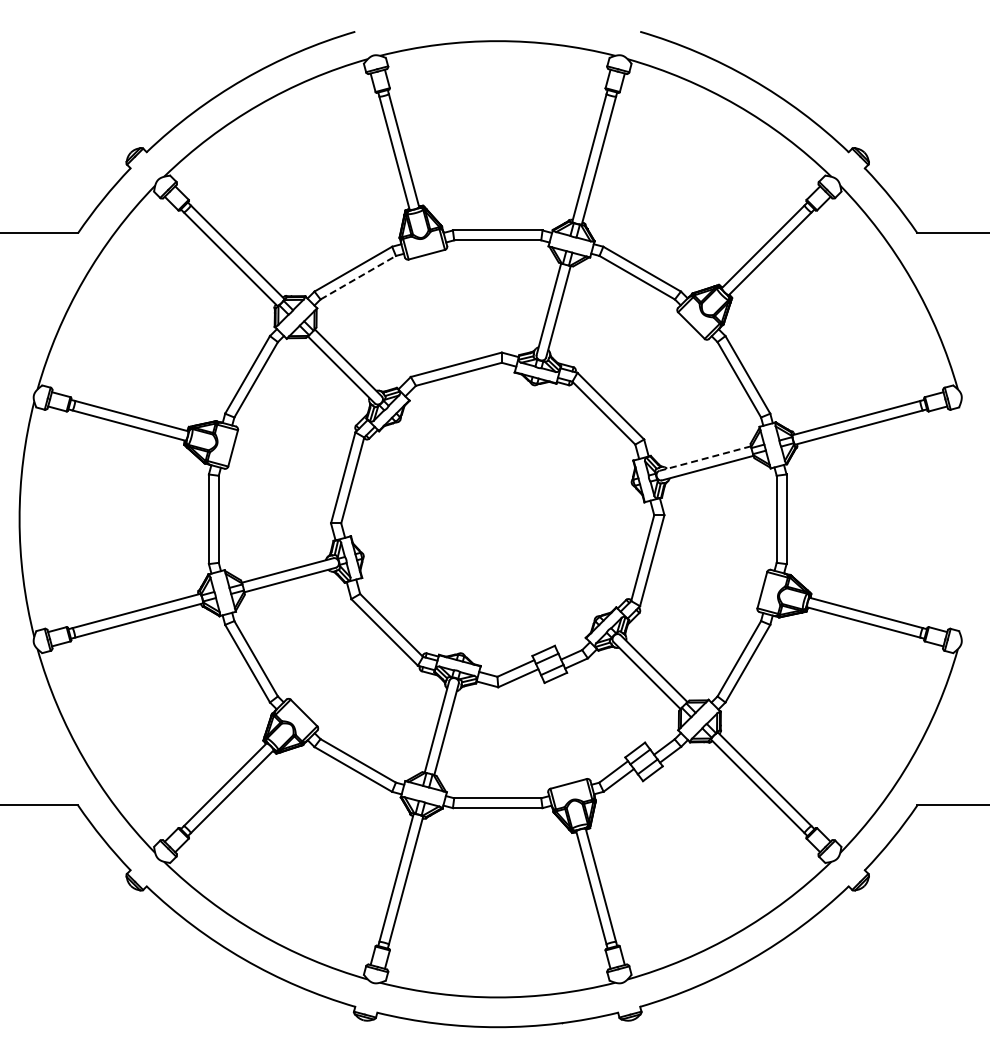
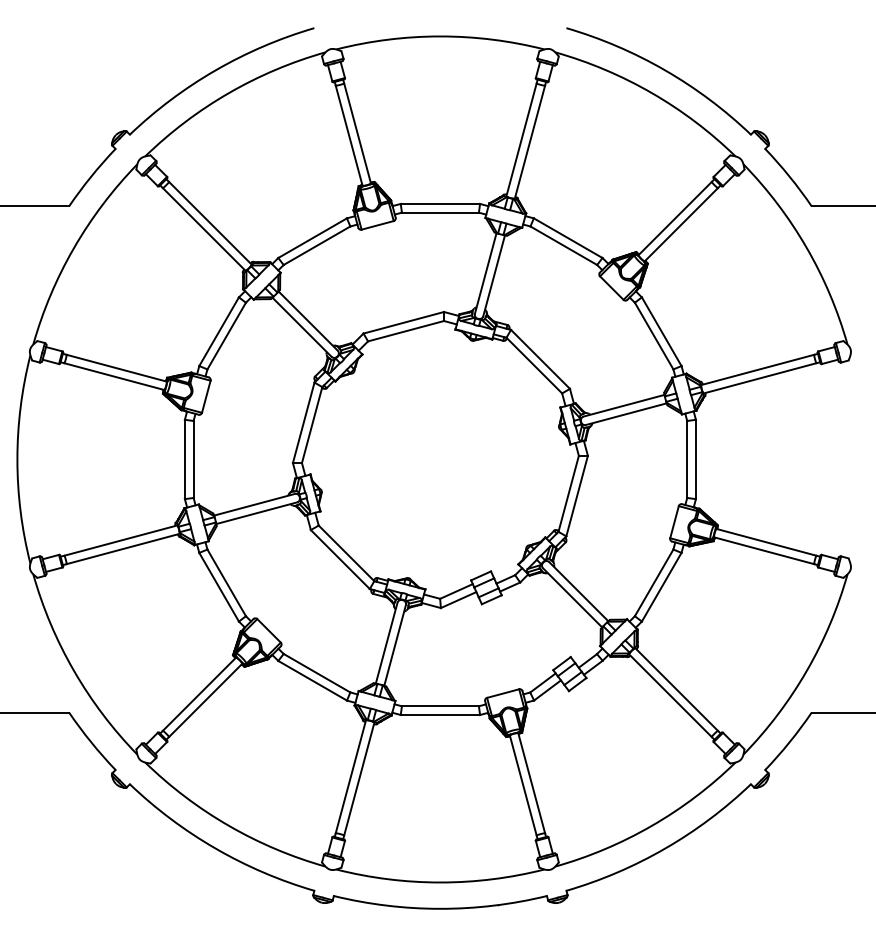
line: (358, 277) -> (317, 245), dashed -> solid
line: (704, 458) -> (623, 405), dashed -> solid

